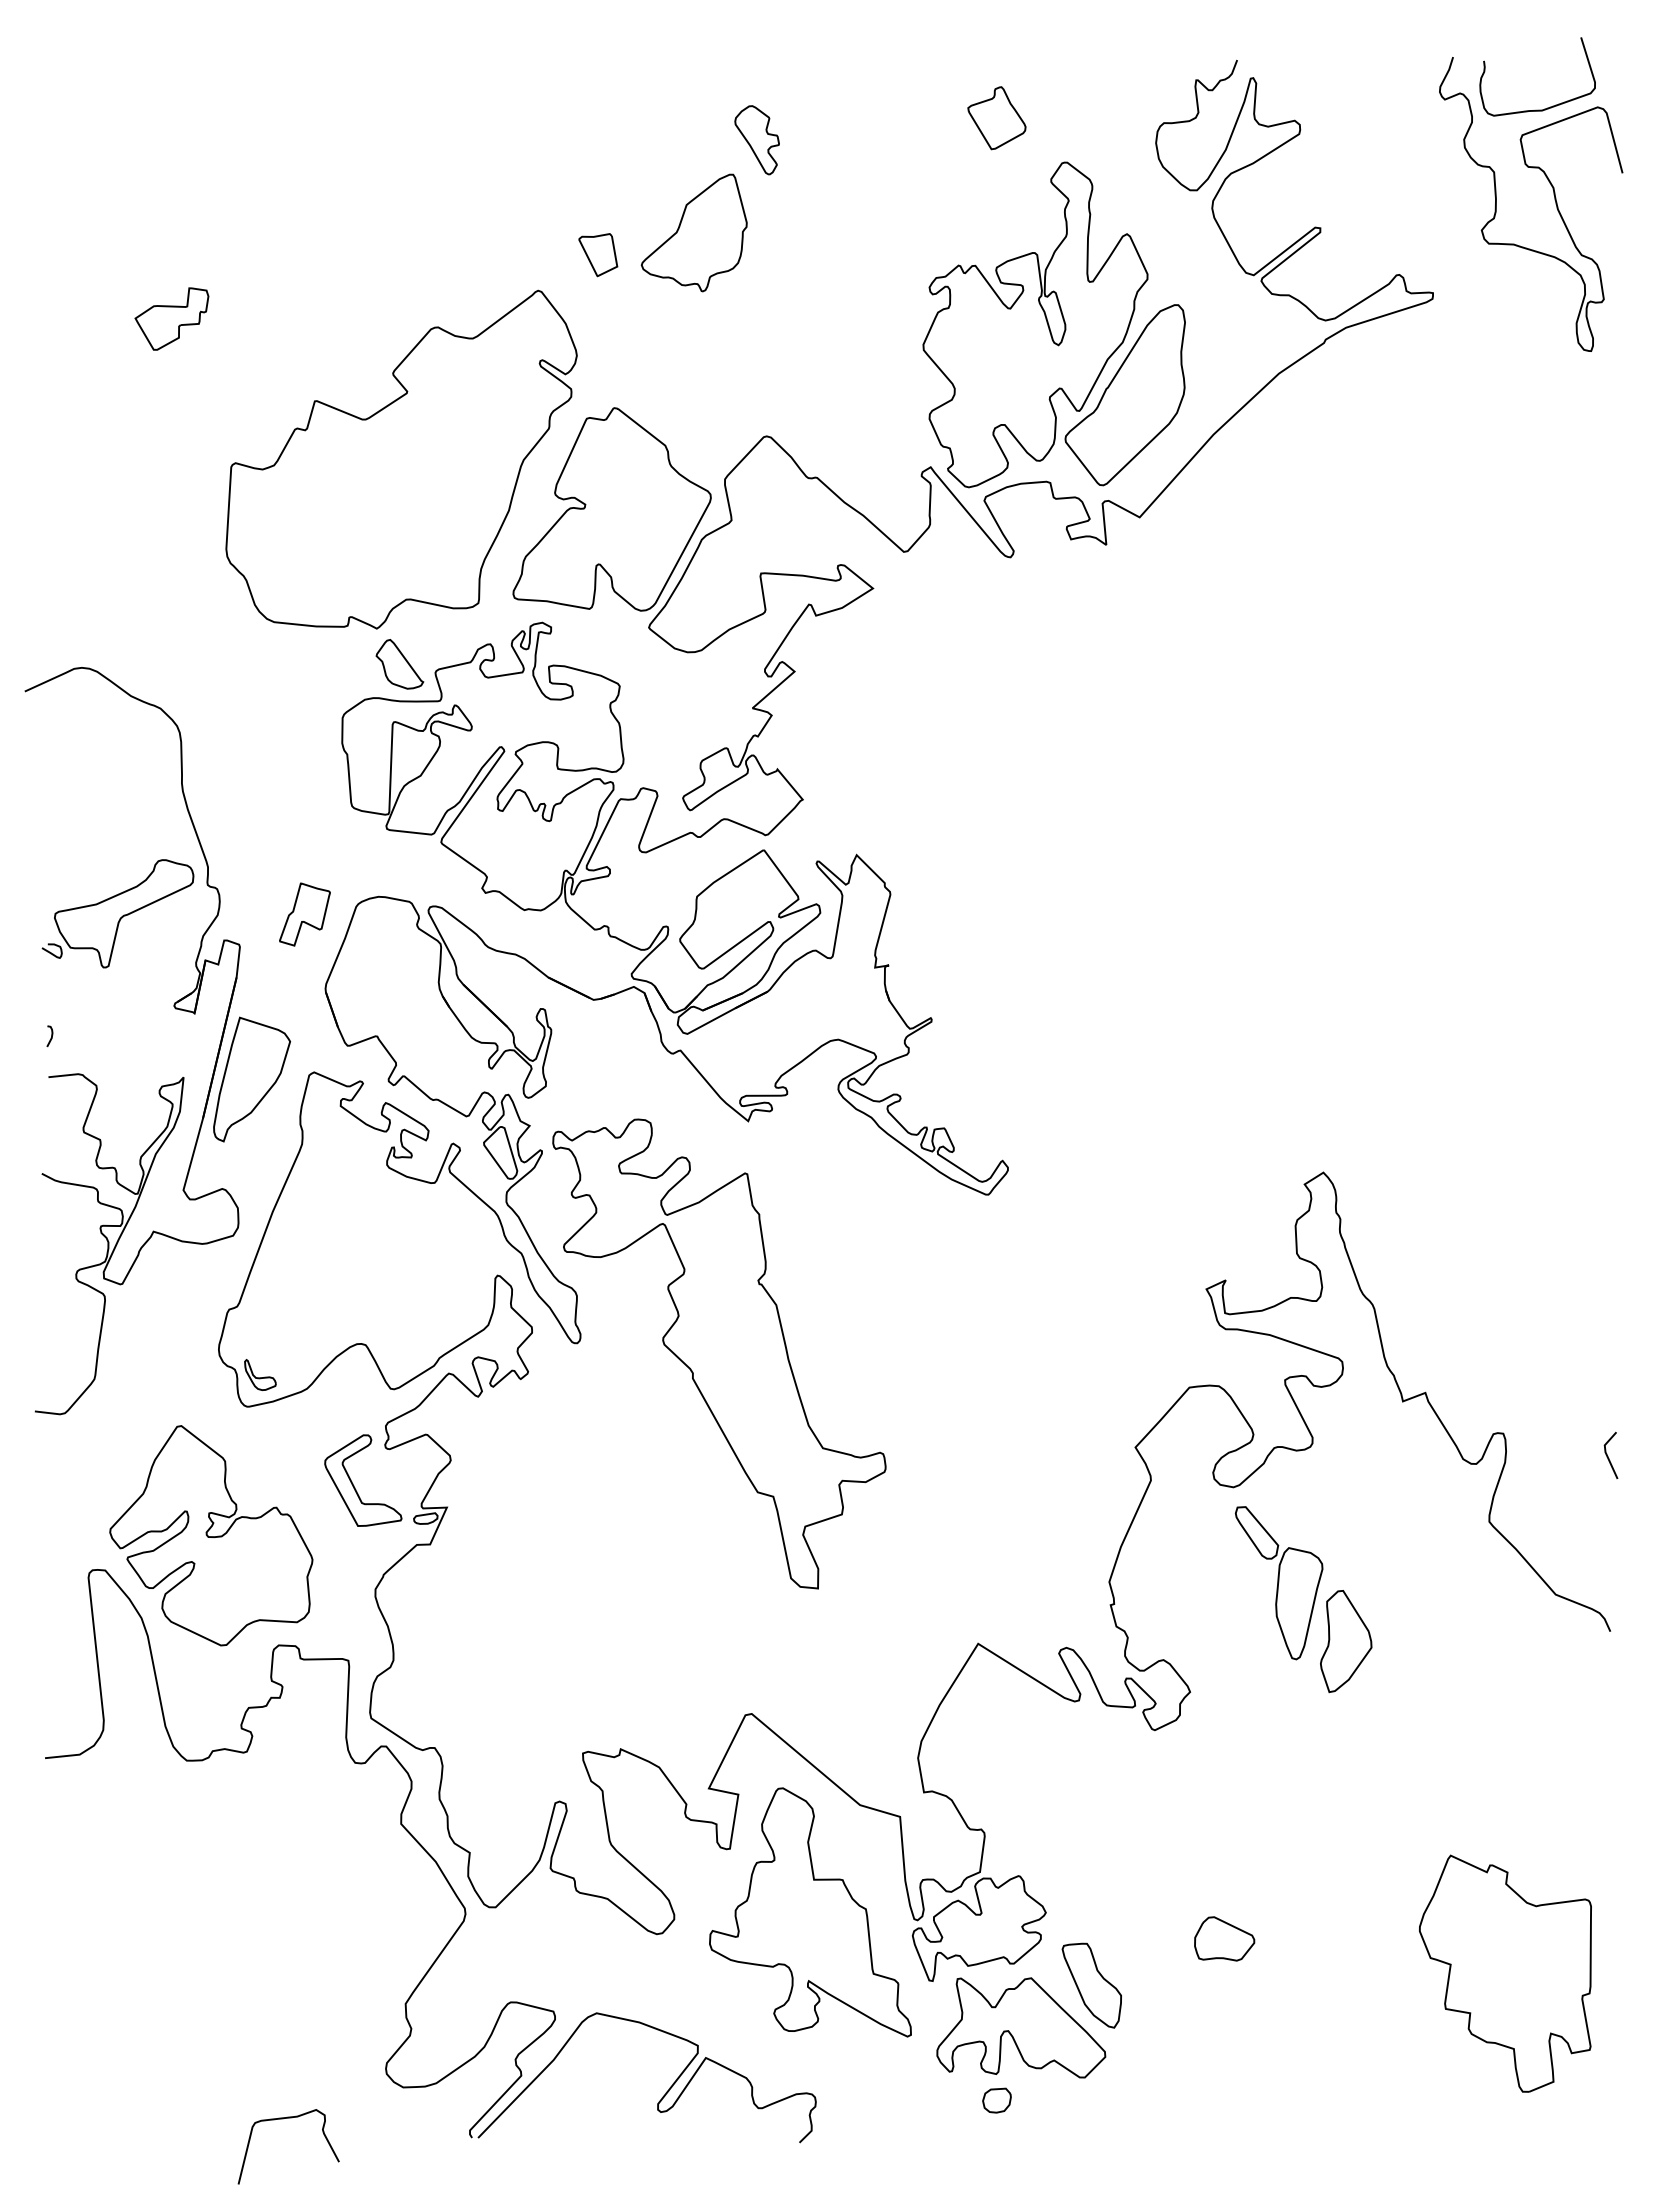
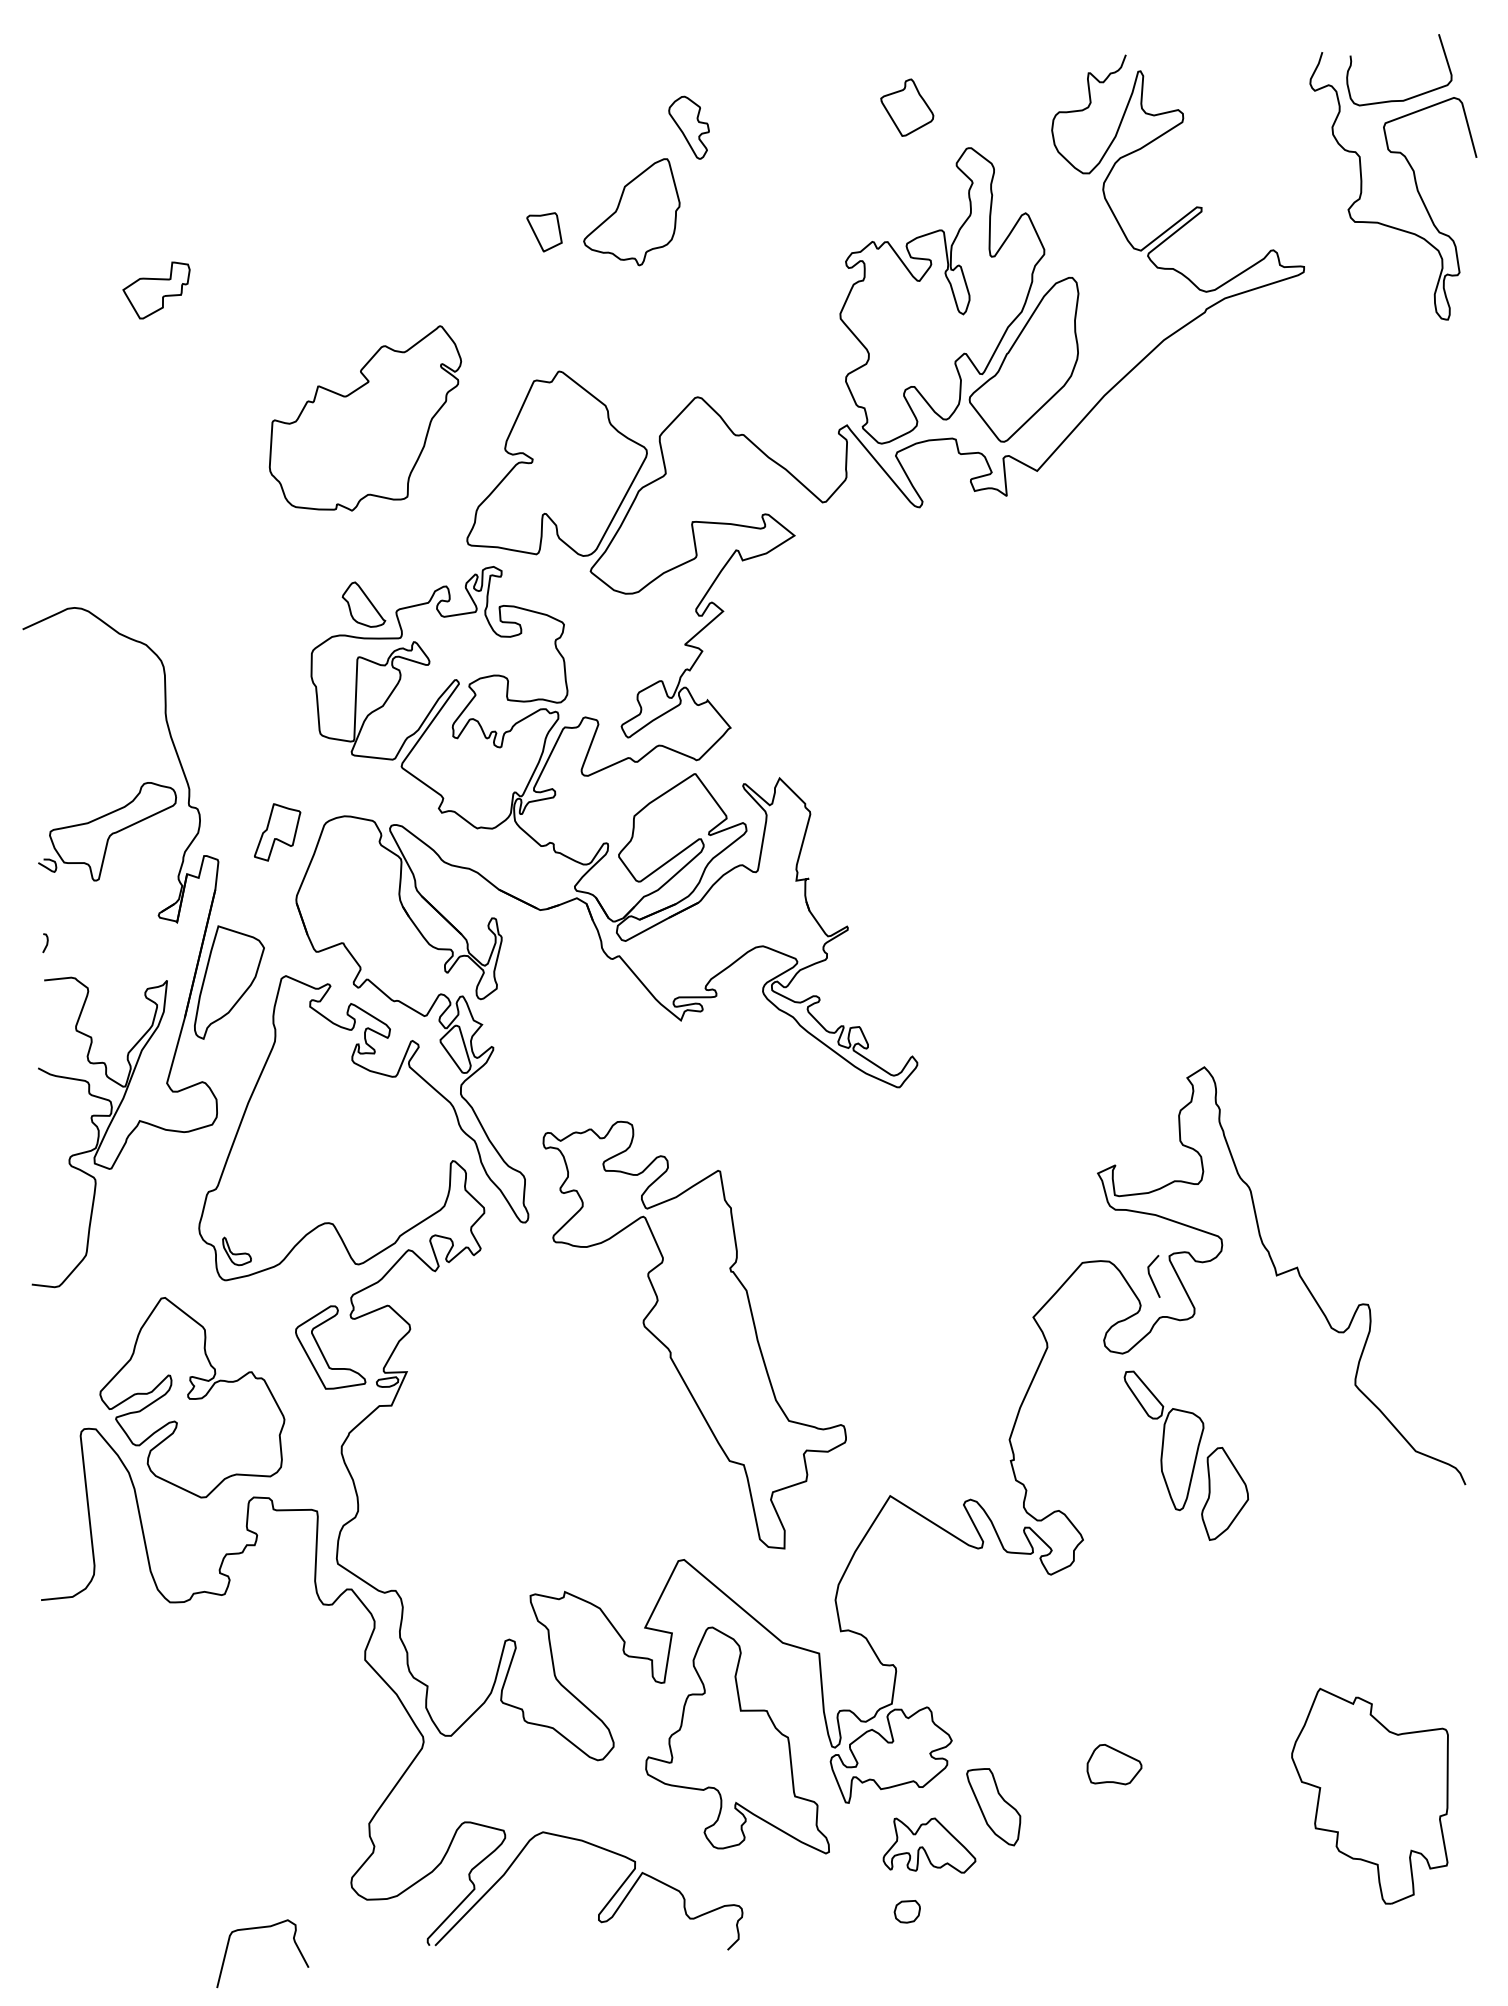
part: (401, 459) -> (365, 418), size x0.6
part: (719, 1353) -> (694, 1334), moved
line: (1608, 1456) -> (1151, 1277), moved
part: (1021, 2027) -> (929, 1845), size x0.6

